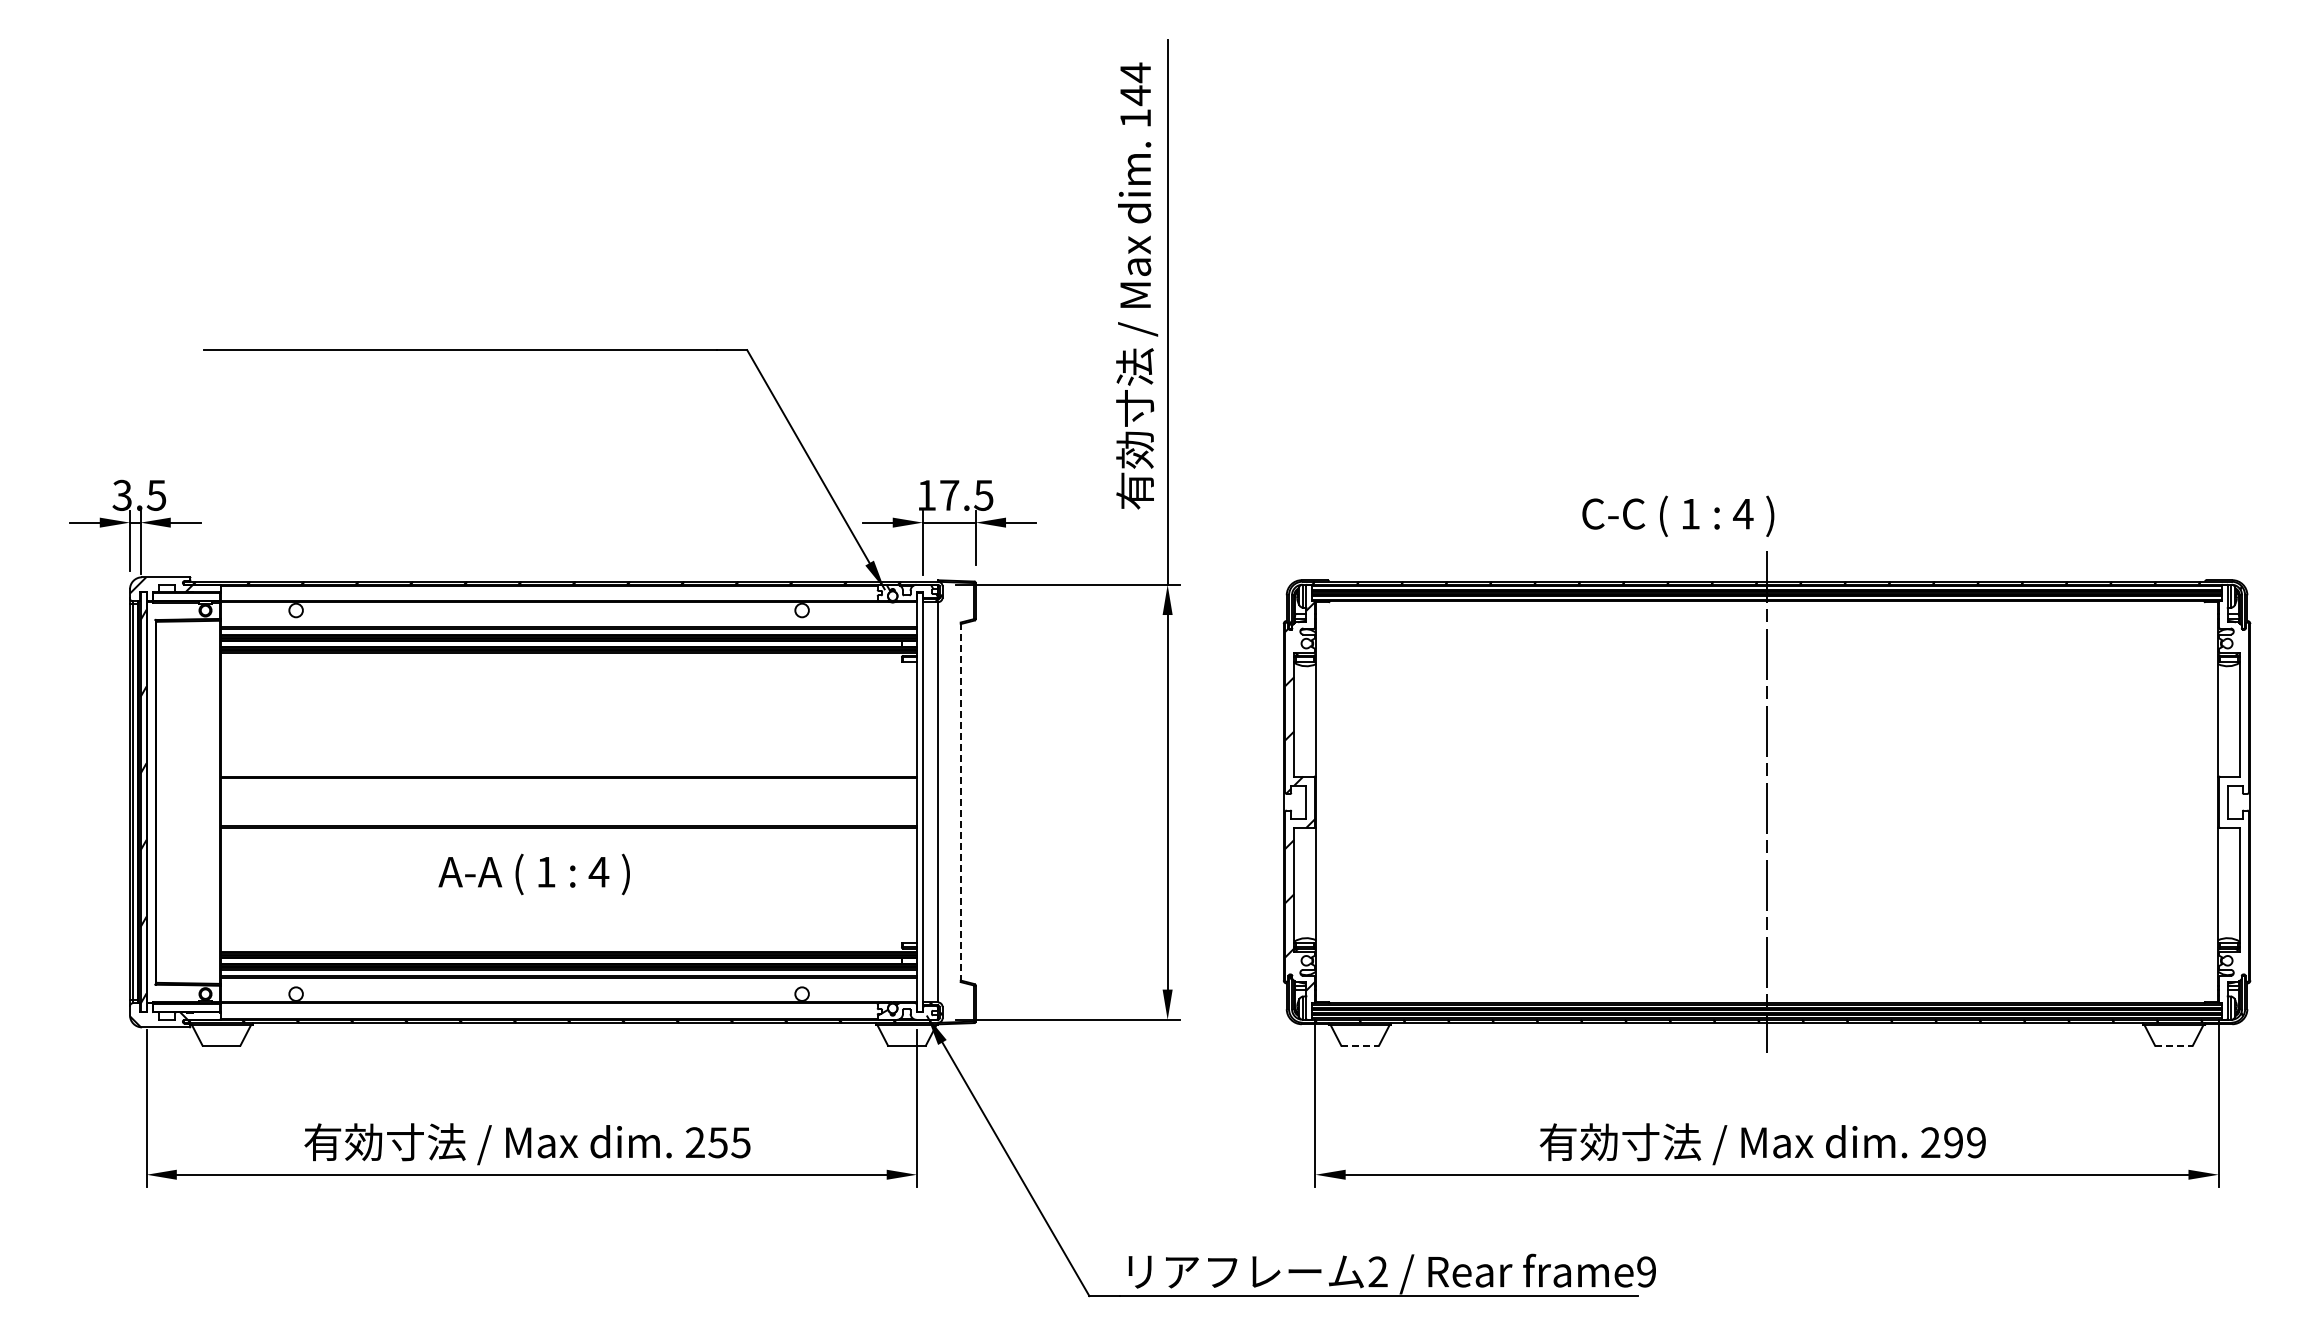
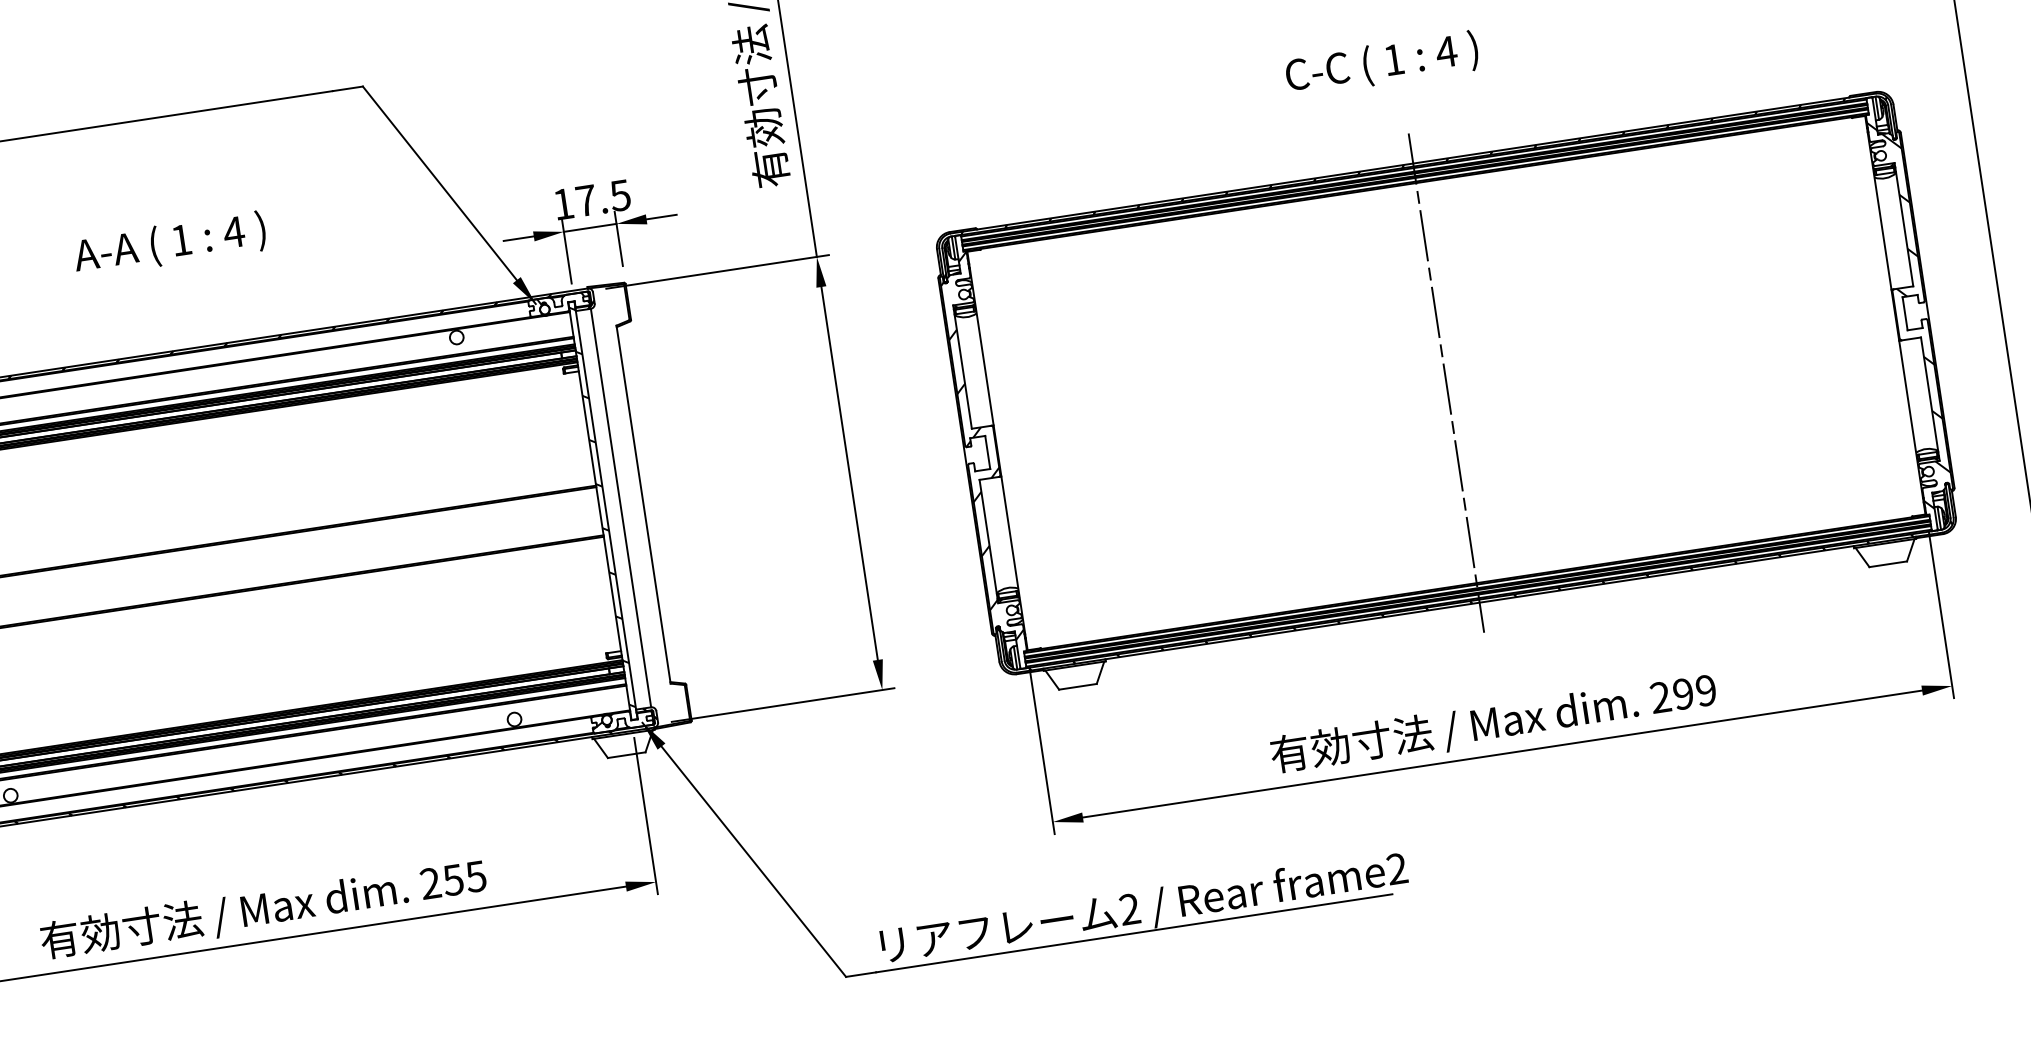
text: (1678, 515) -> (1382, 63), moved
hatch: (919, 798) -> (601, 507), added
line: (960, 802) -> (643, 504), dashed -> solid
hatch: (2233, 803) -> (1911, 314), added
text: (533, 874) -> (169, 244), moved
line: (1360, 1045) -> (1078, 686), dashed -> solid
line: (2173, 1045) -> (1887, 564), dashed -> solid
text: (1646, 1272) -> (1397, 869), frame9 -> frame2

